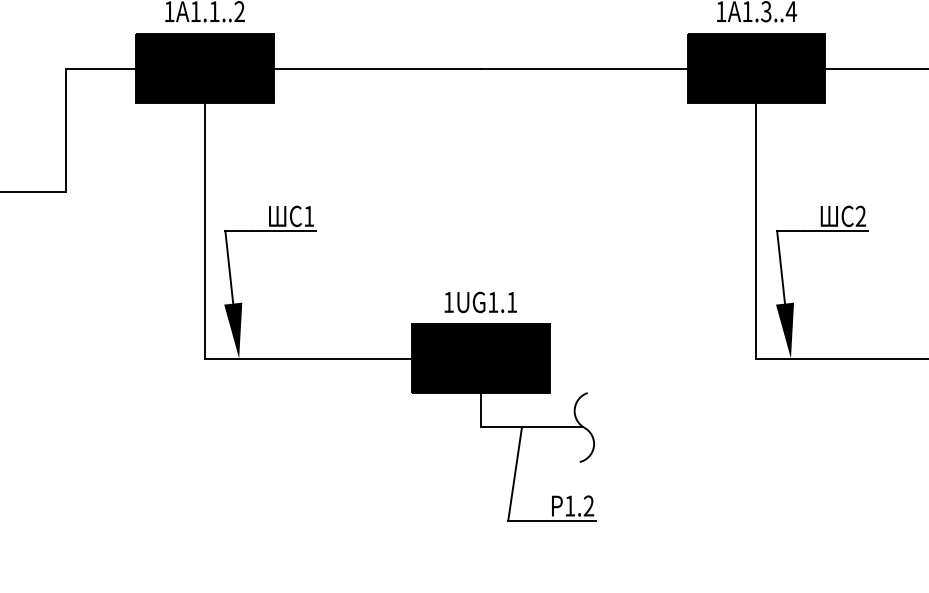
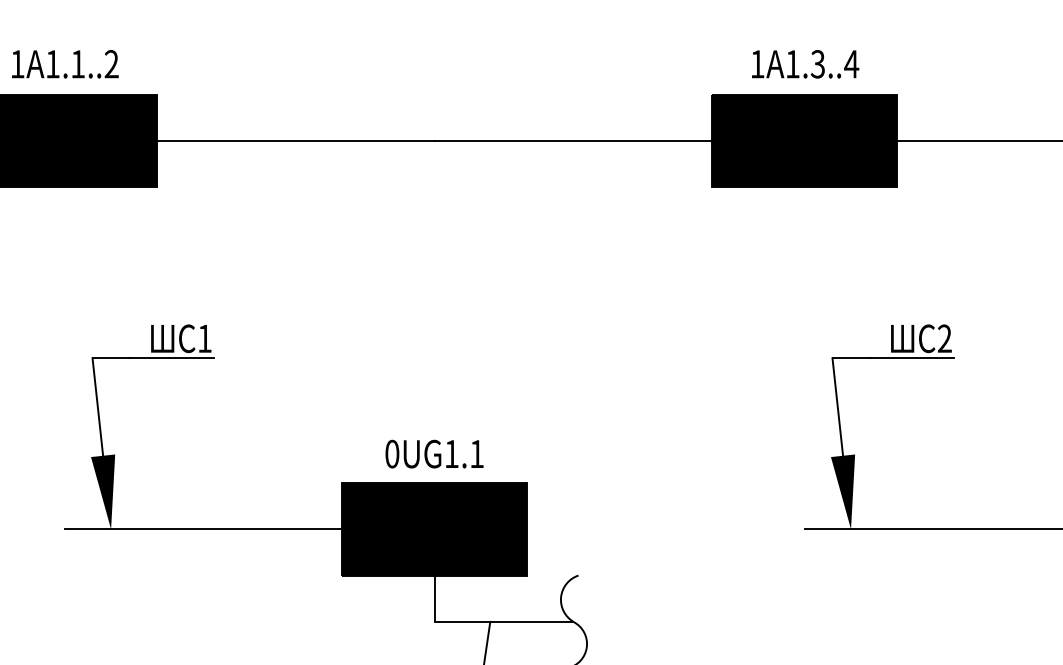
line: (204, 213) -> (64, 334), removed
line: (756, 213) -> (804, 334), removed
text: (448, 302) -> (391, 454), 1UG1.1 -> 0UG1.1

